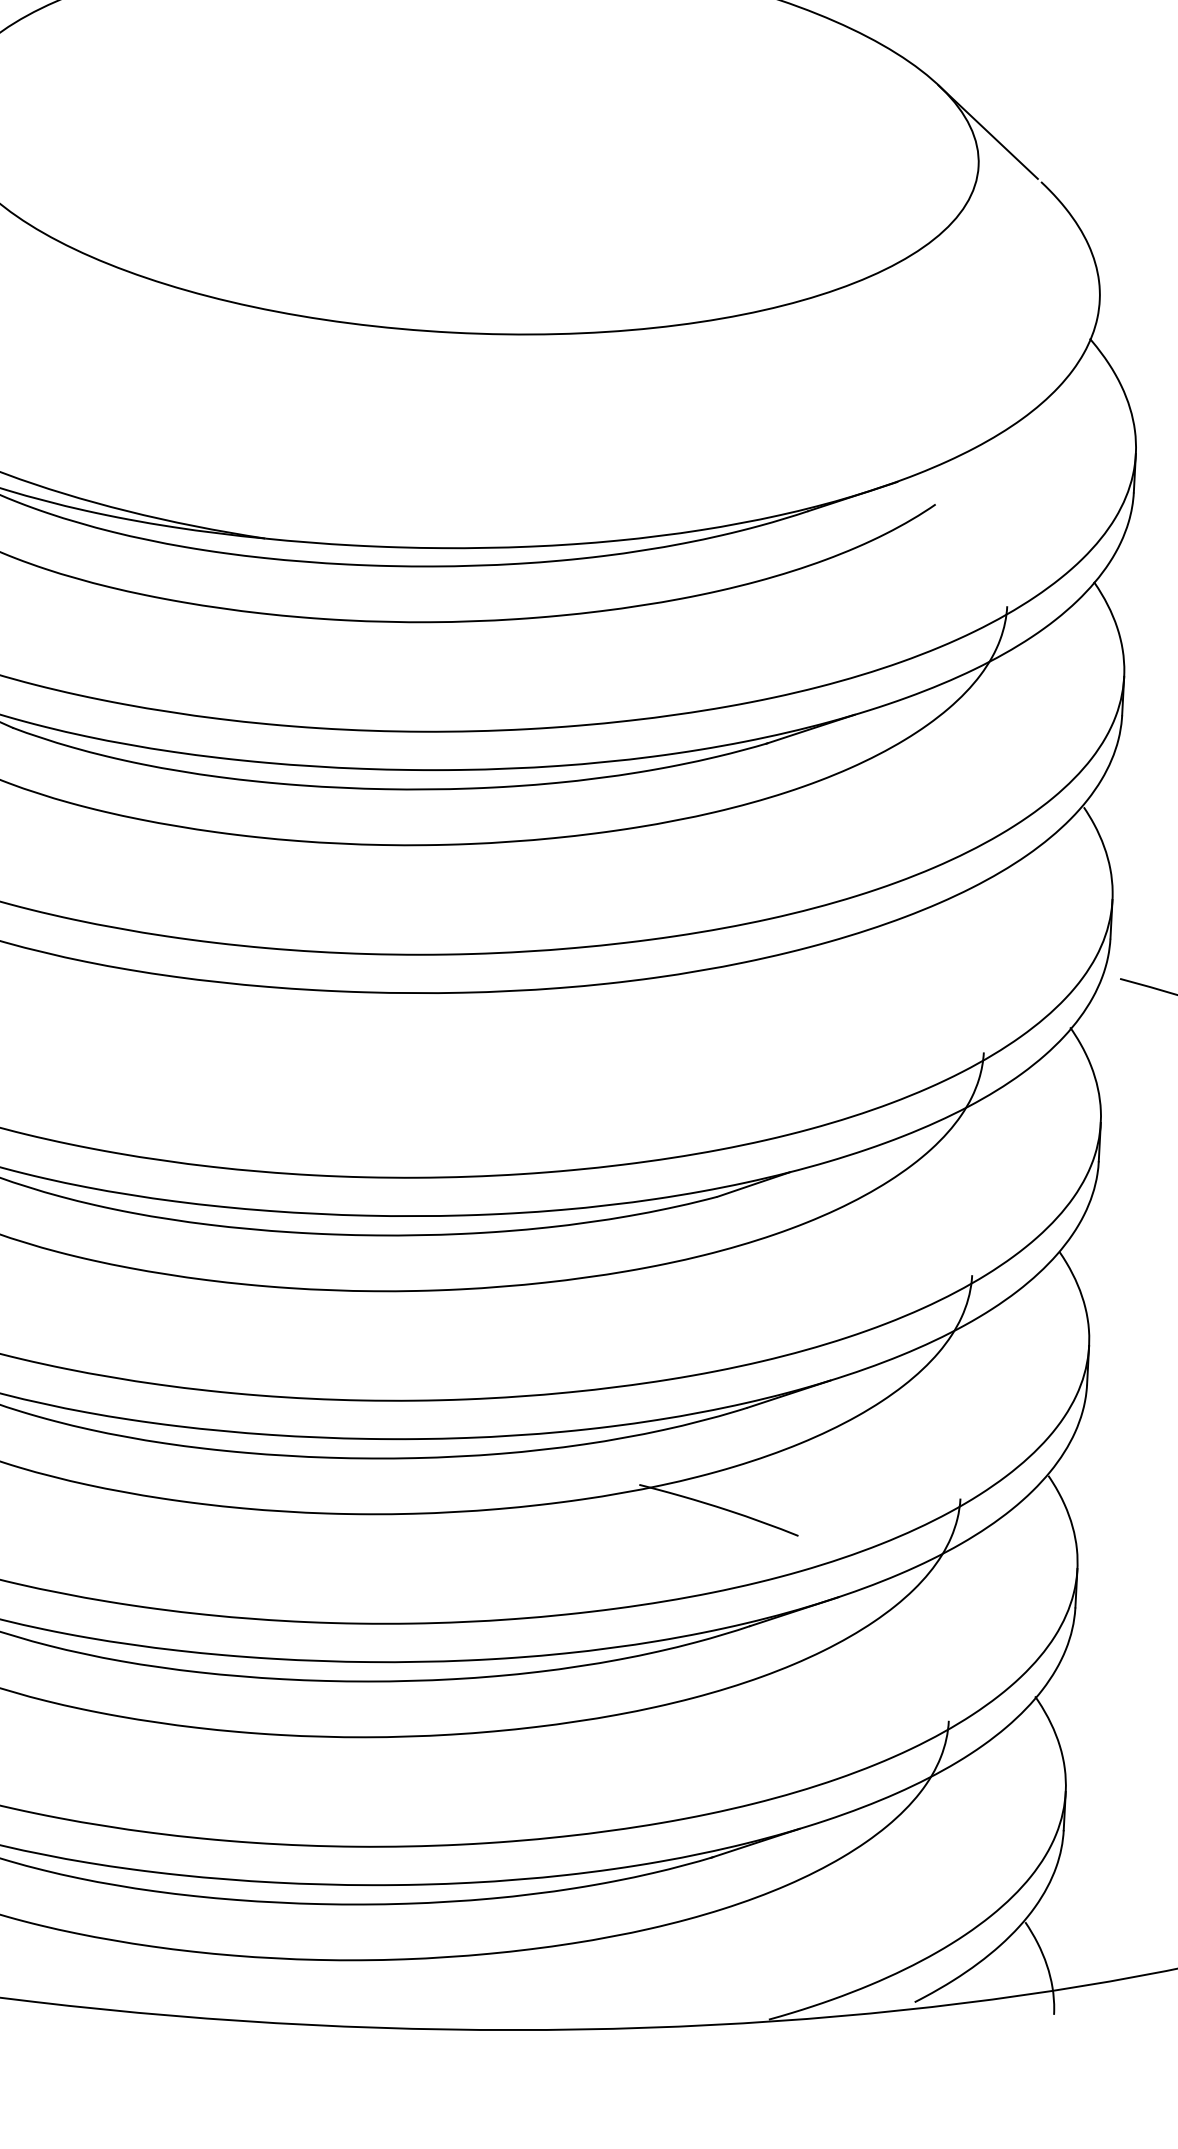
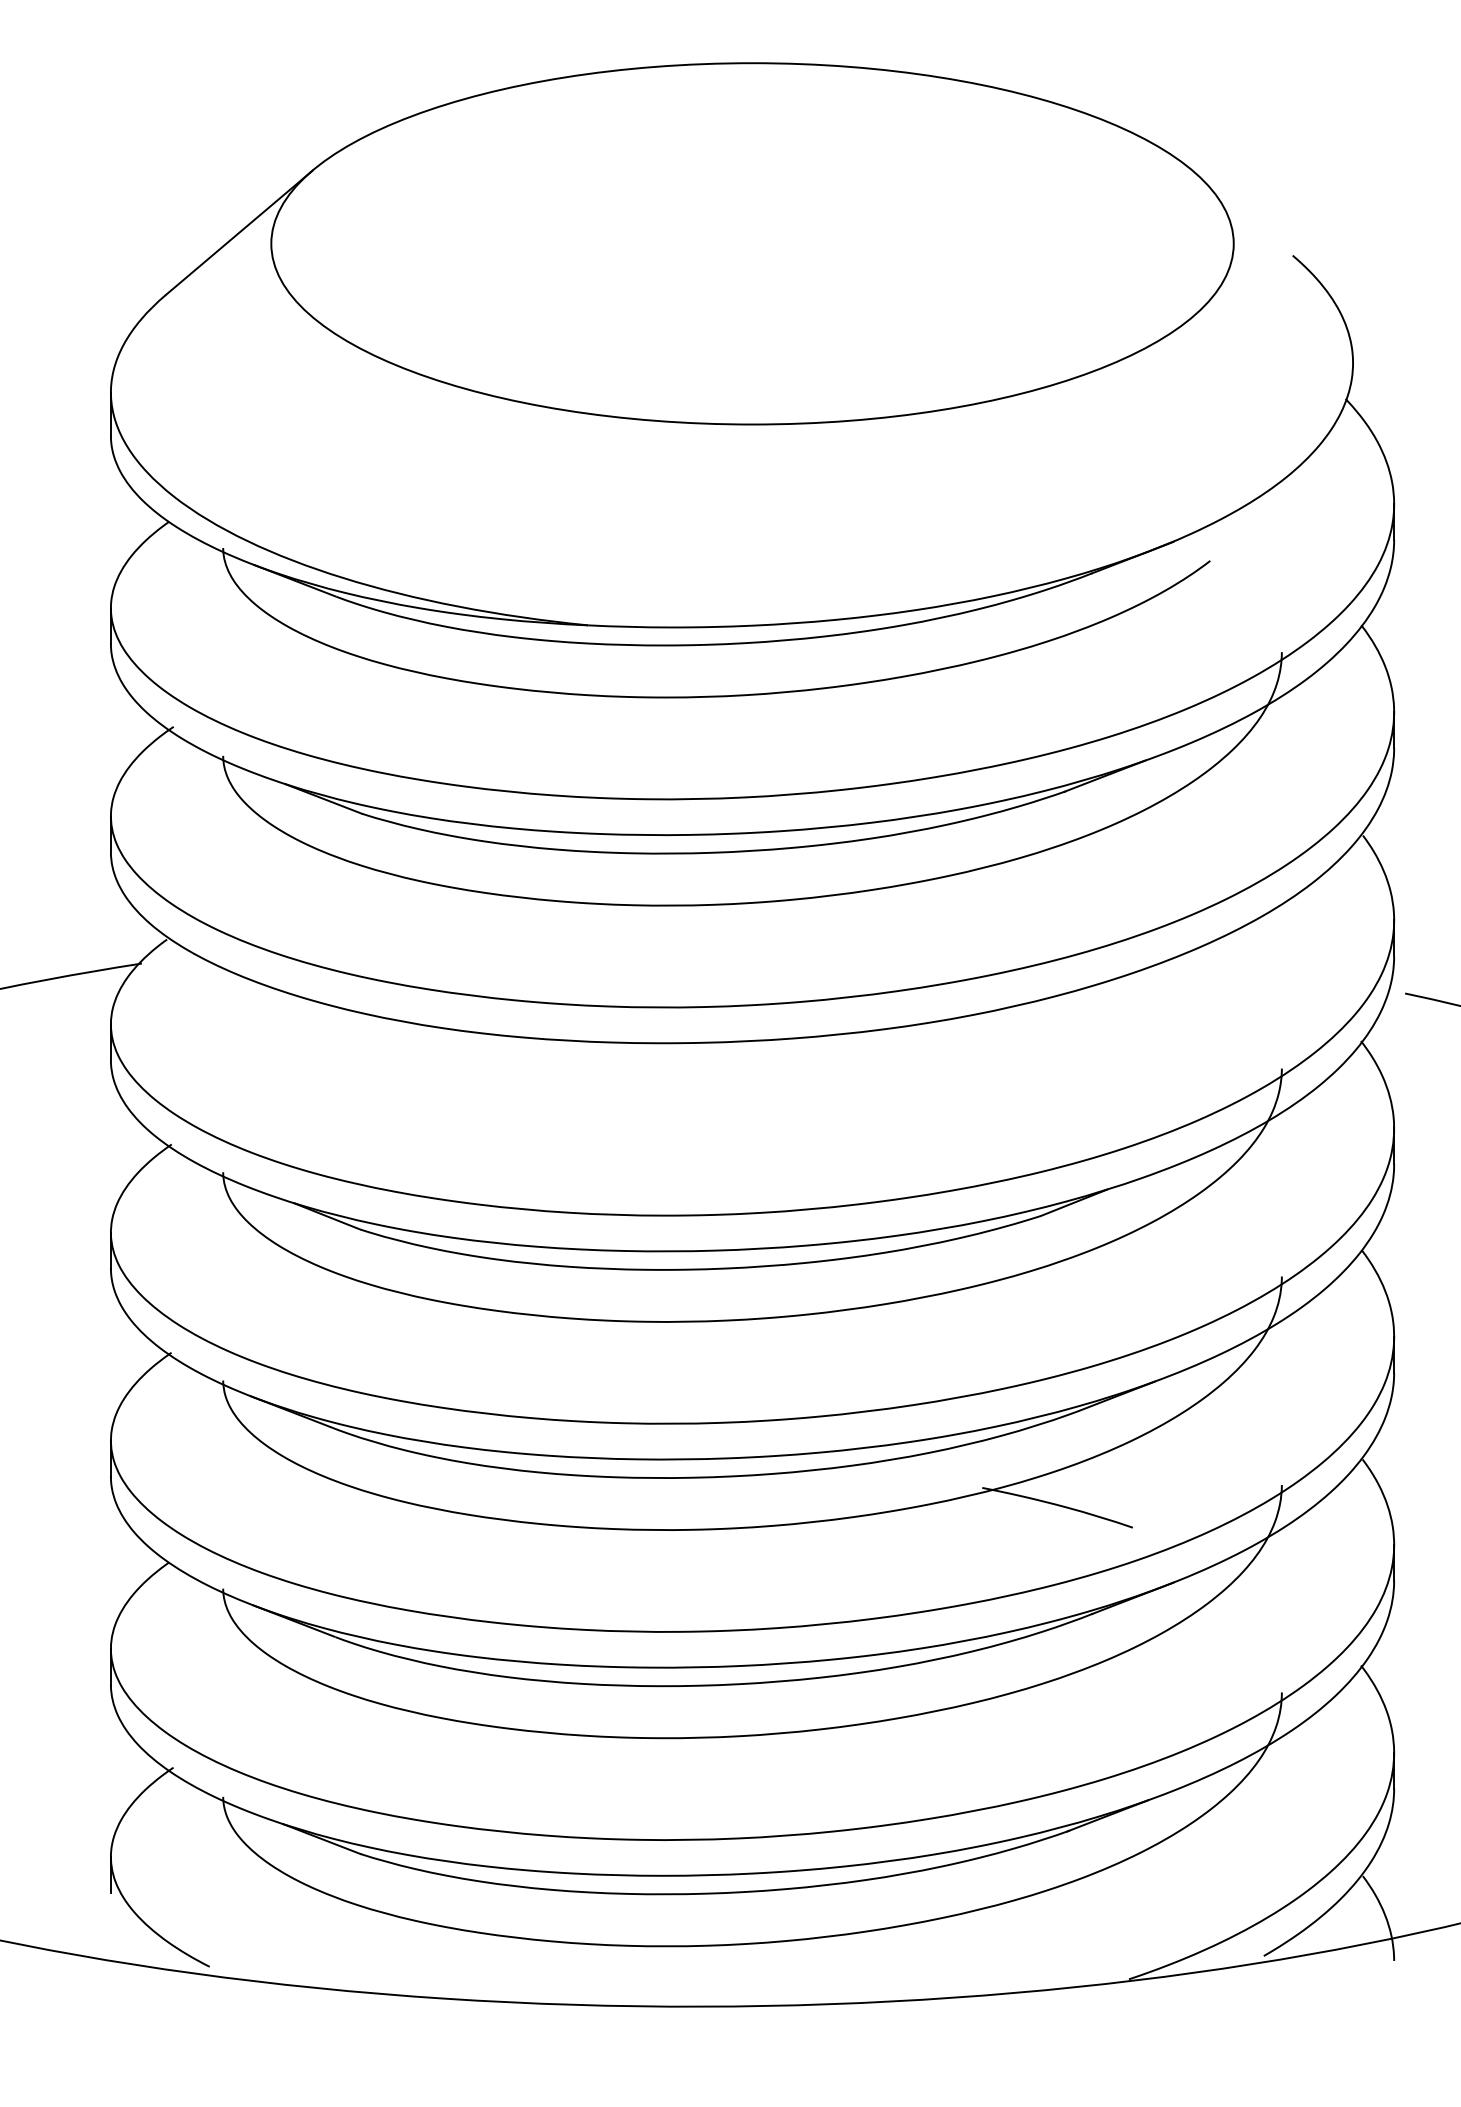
line: (987, 131) -> (1240, 211), removed

